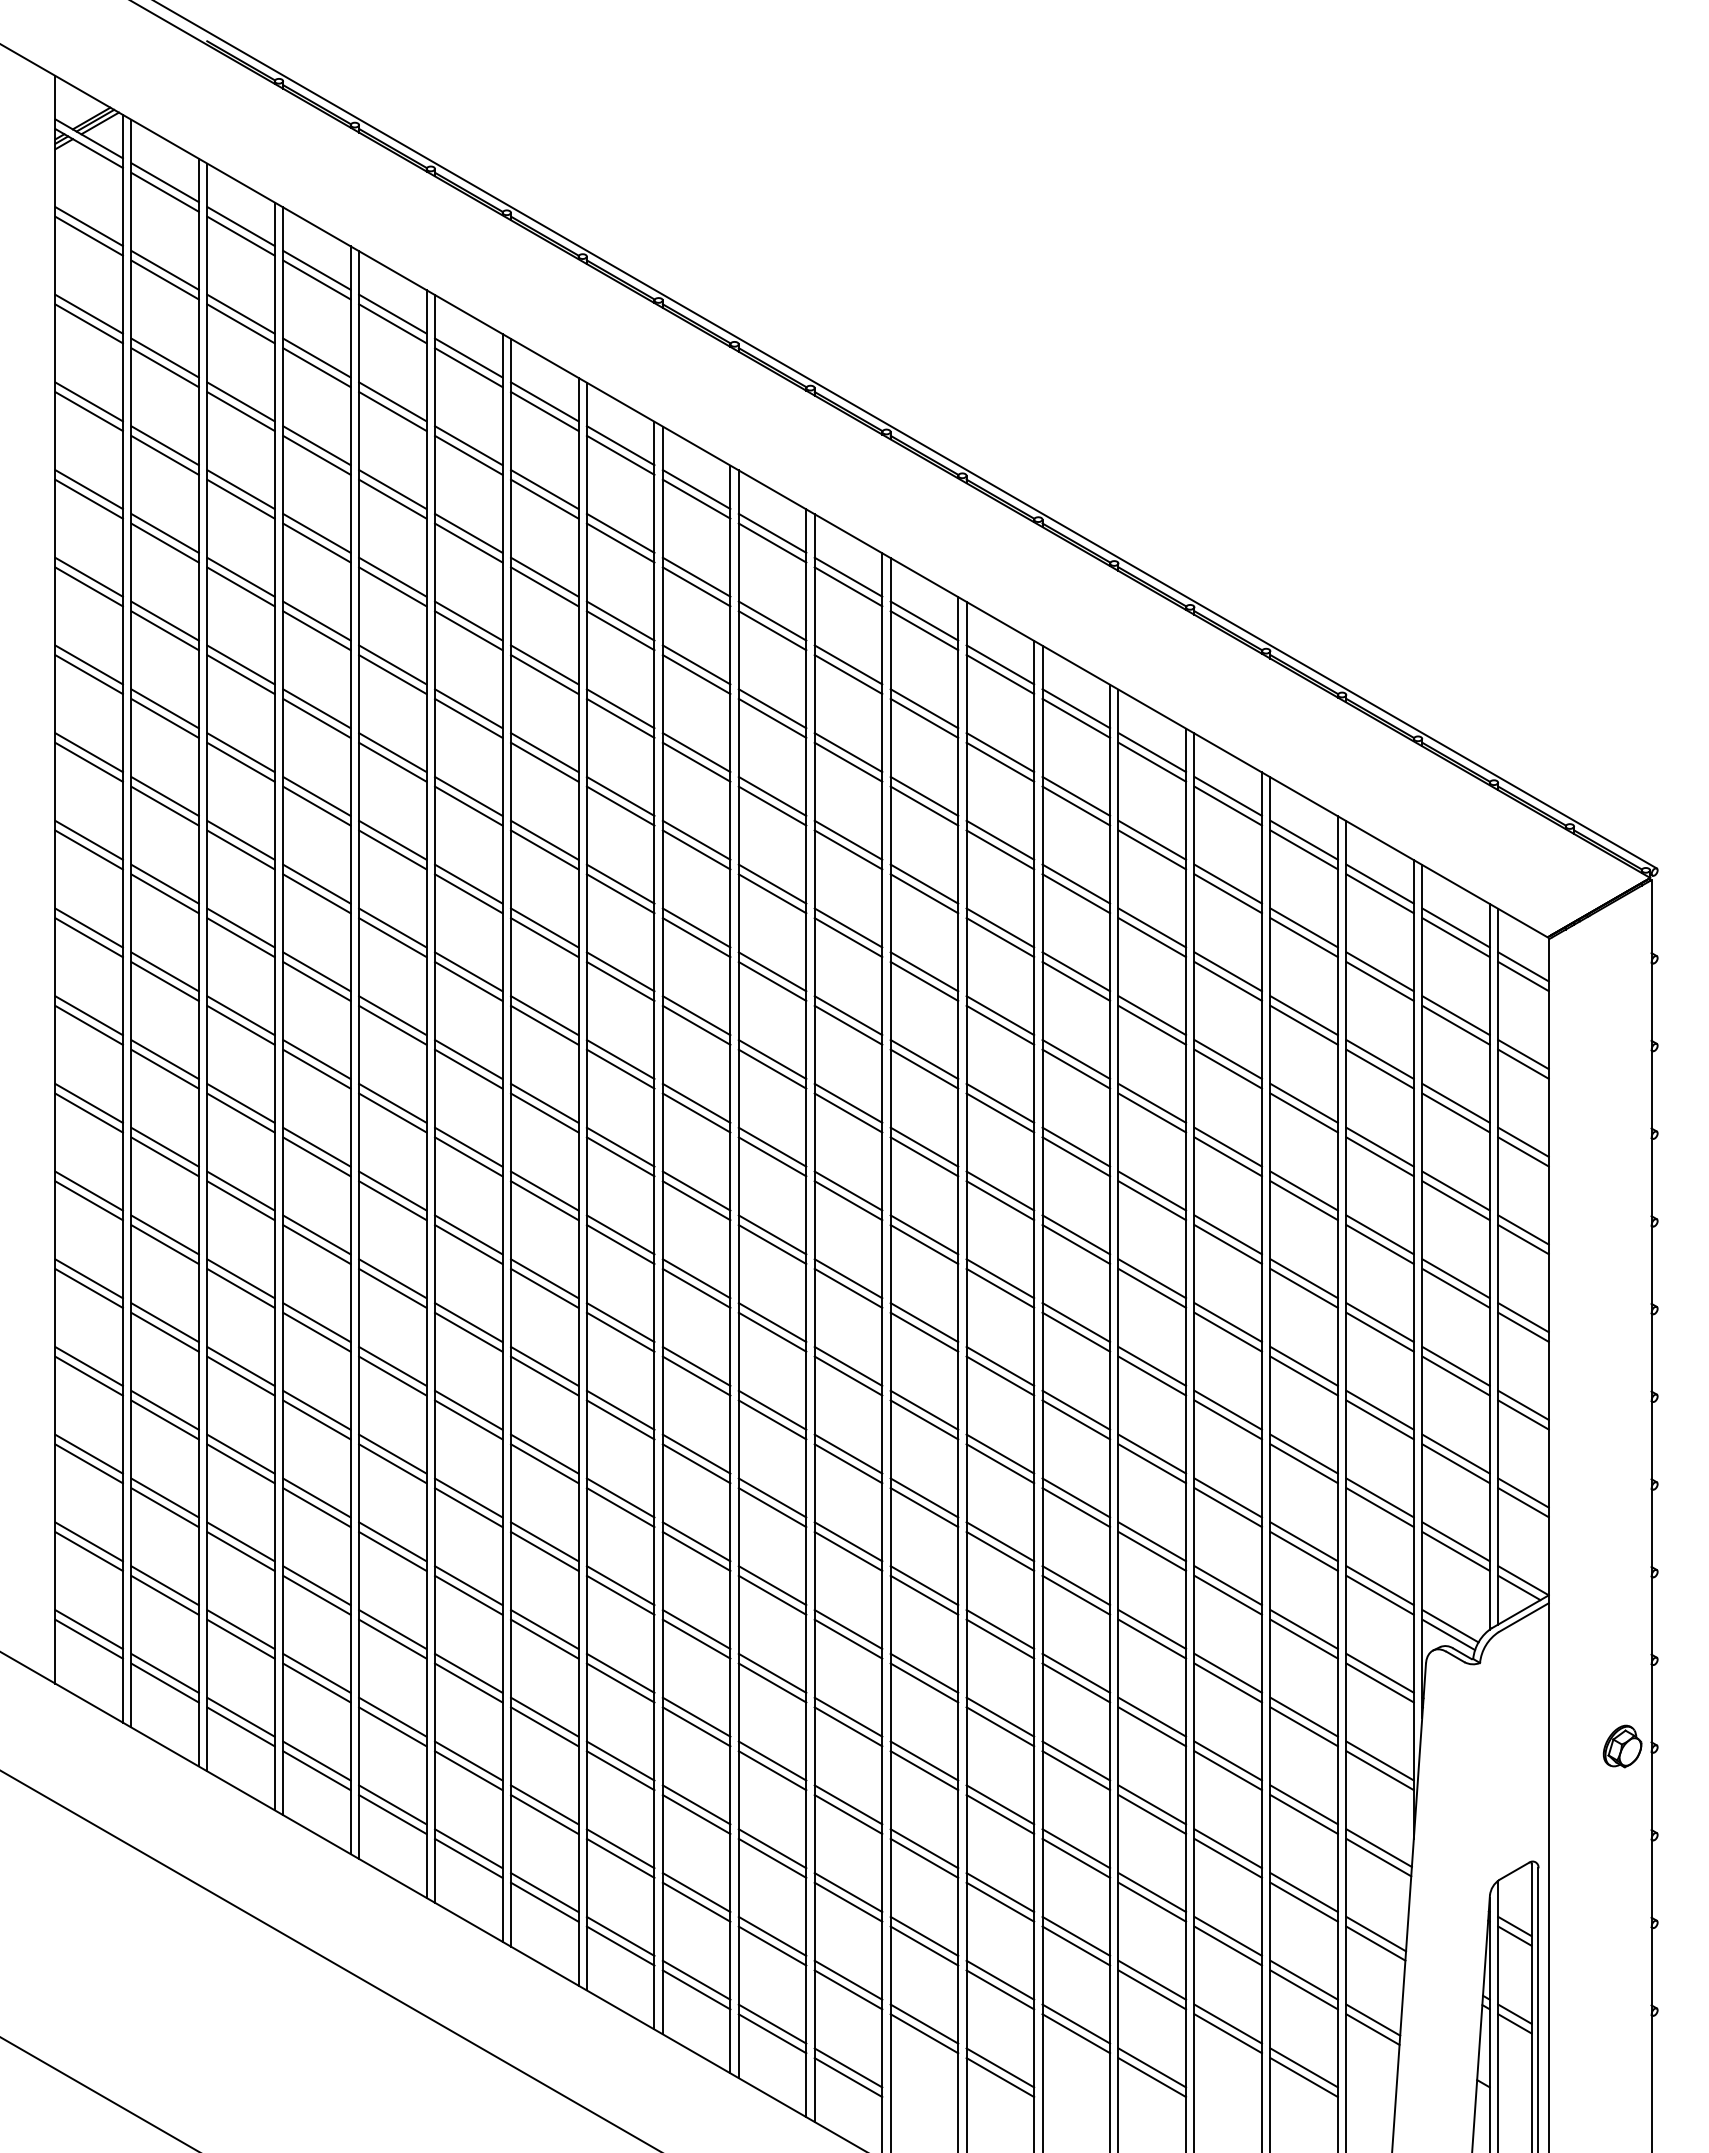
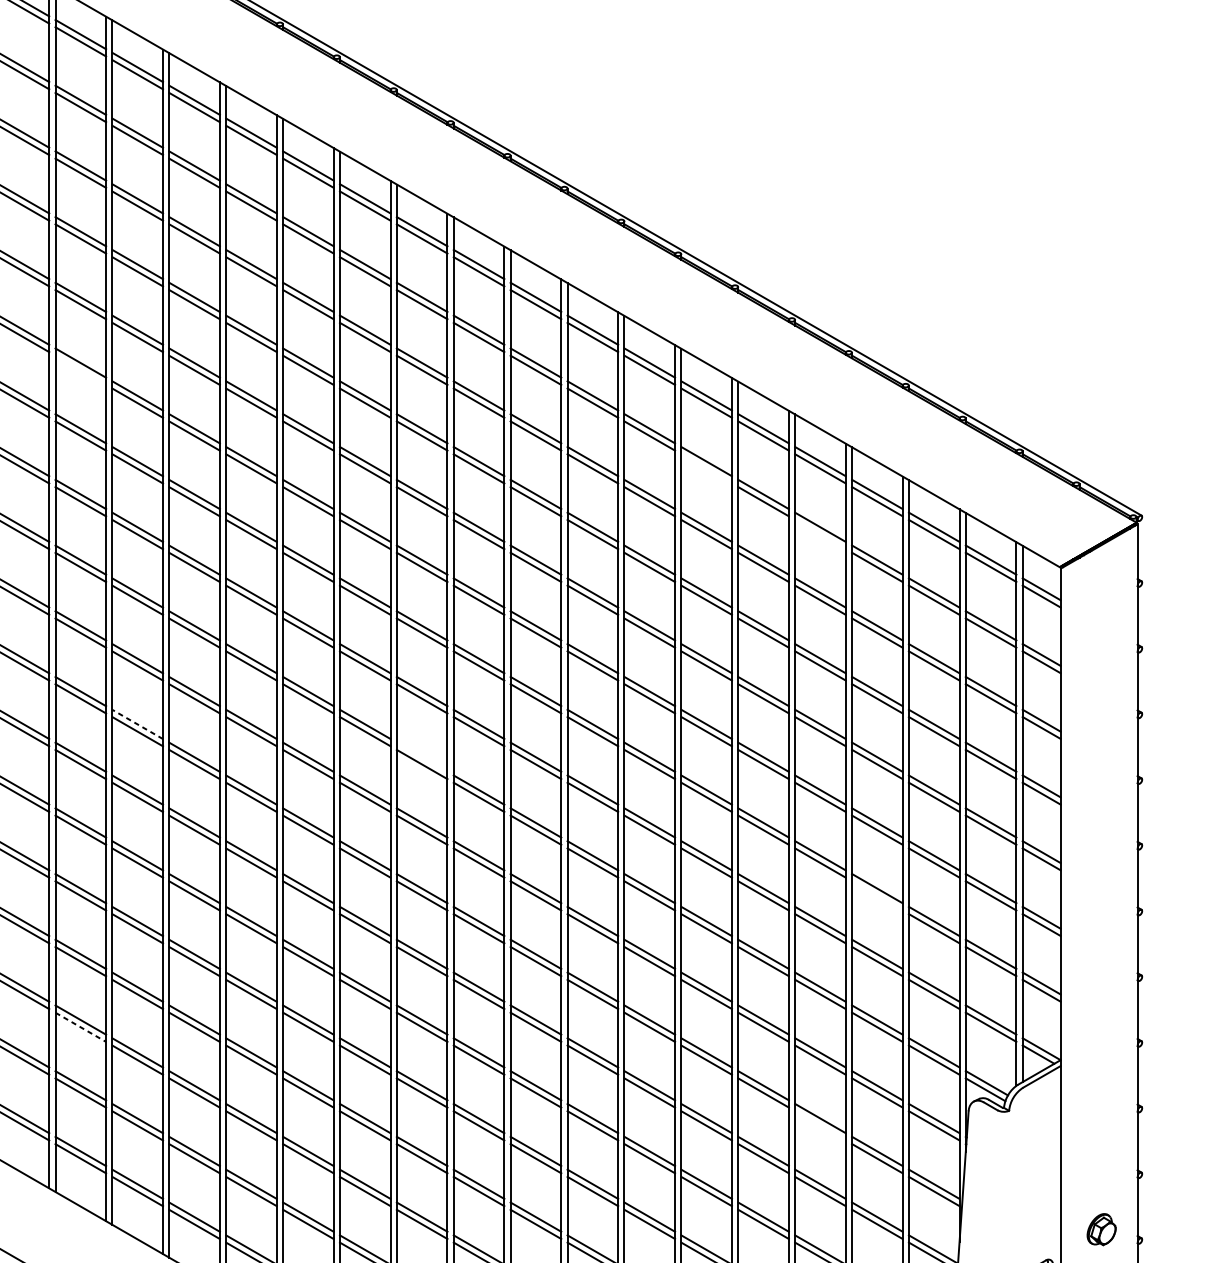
line: (240, 674) -> (80, 370), removed
line: (1076, 805) -> (706, 468), removed
line: (1228, 893) -> (820, 534), removed
line: (316, 1147) -> (137, 724), solid -> dashed
line: (696, 1190) -> (422, 756), removed
line: (1303, 1375) -> (876, 895), removed
line: (241, 1551) -> (81, 1027), solid -> dashed
line: (1228, 1682) -> (820, 1125), removed
part: (1622, 1746) -> (1101, 1229), moved

